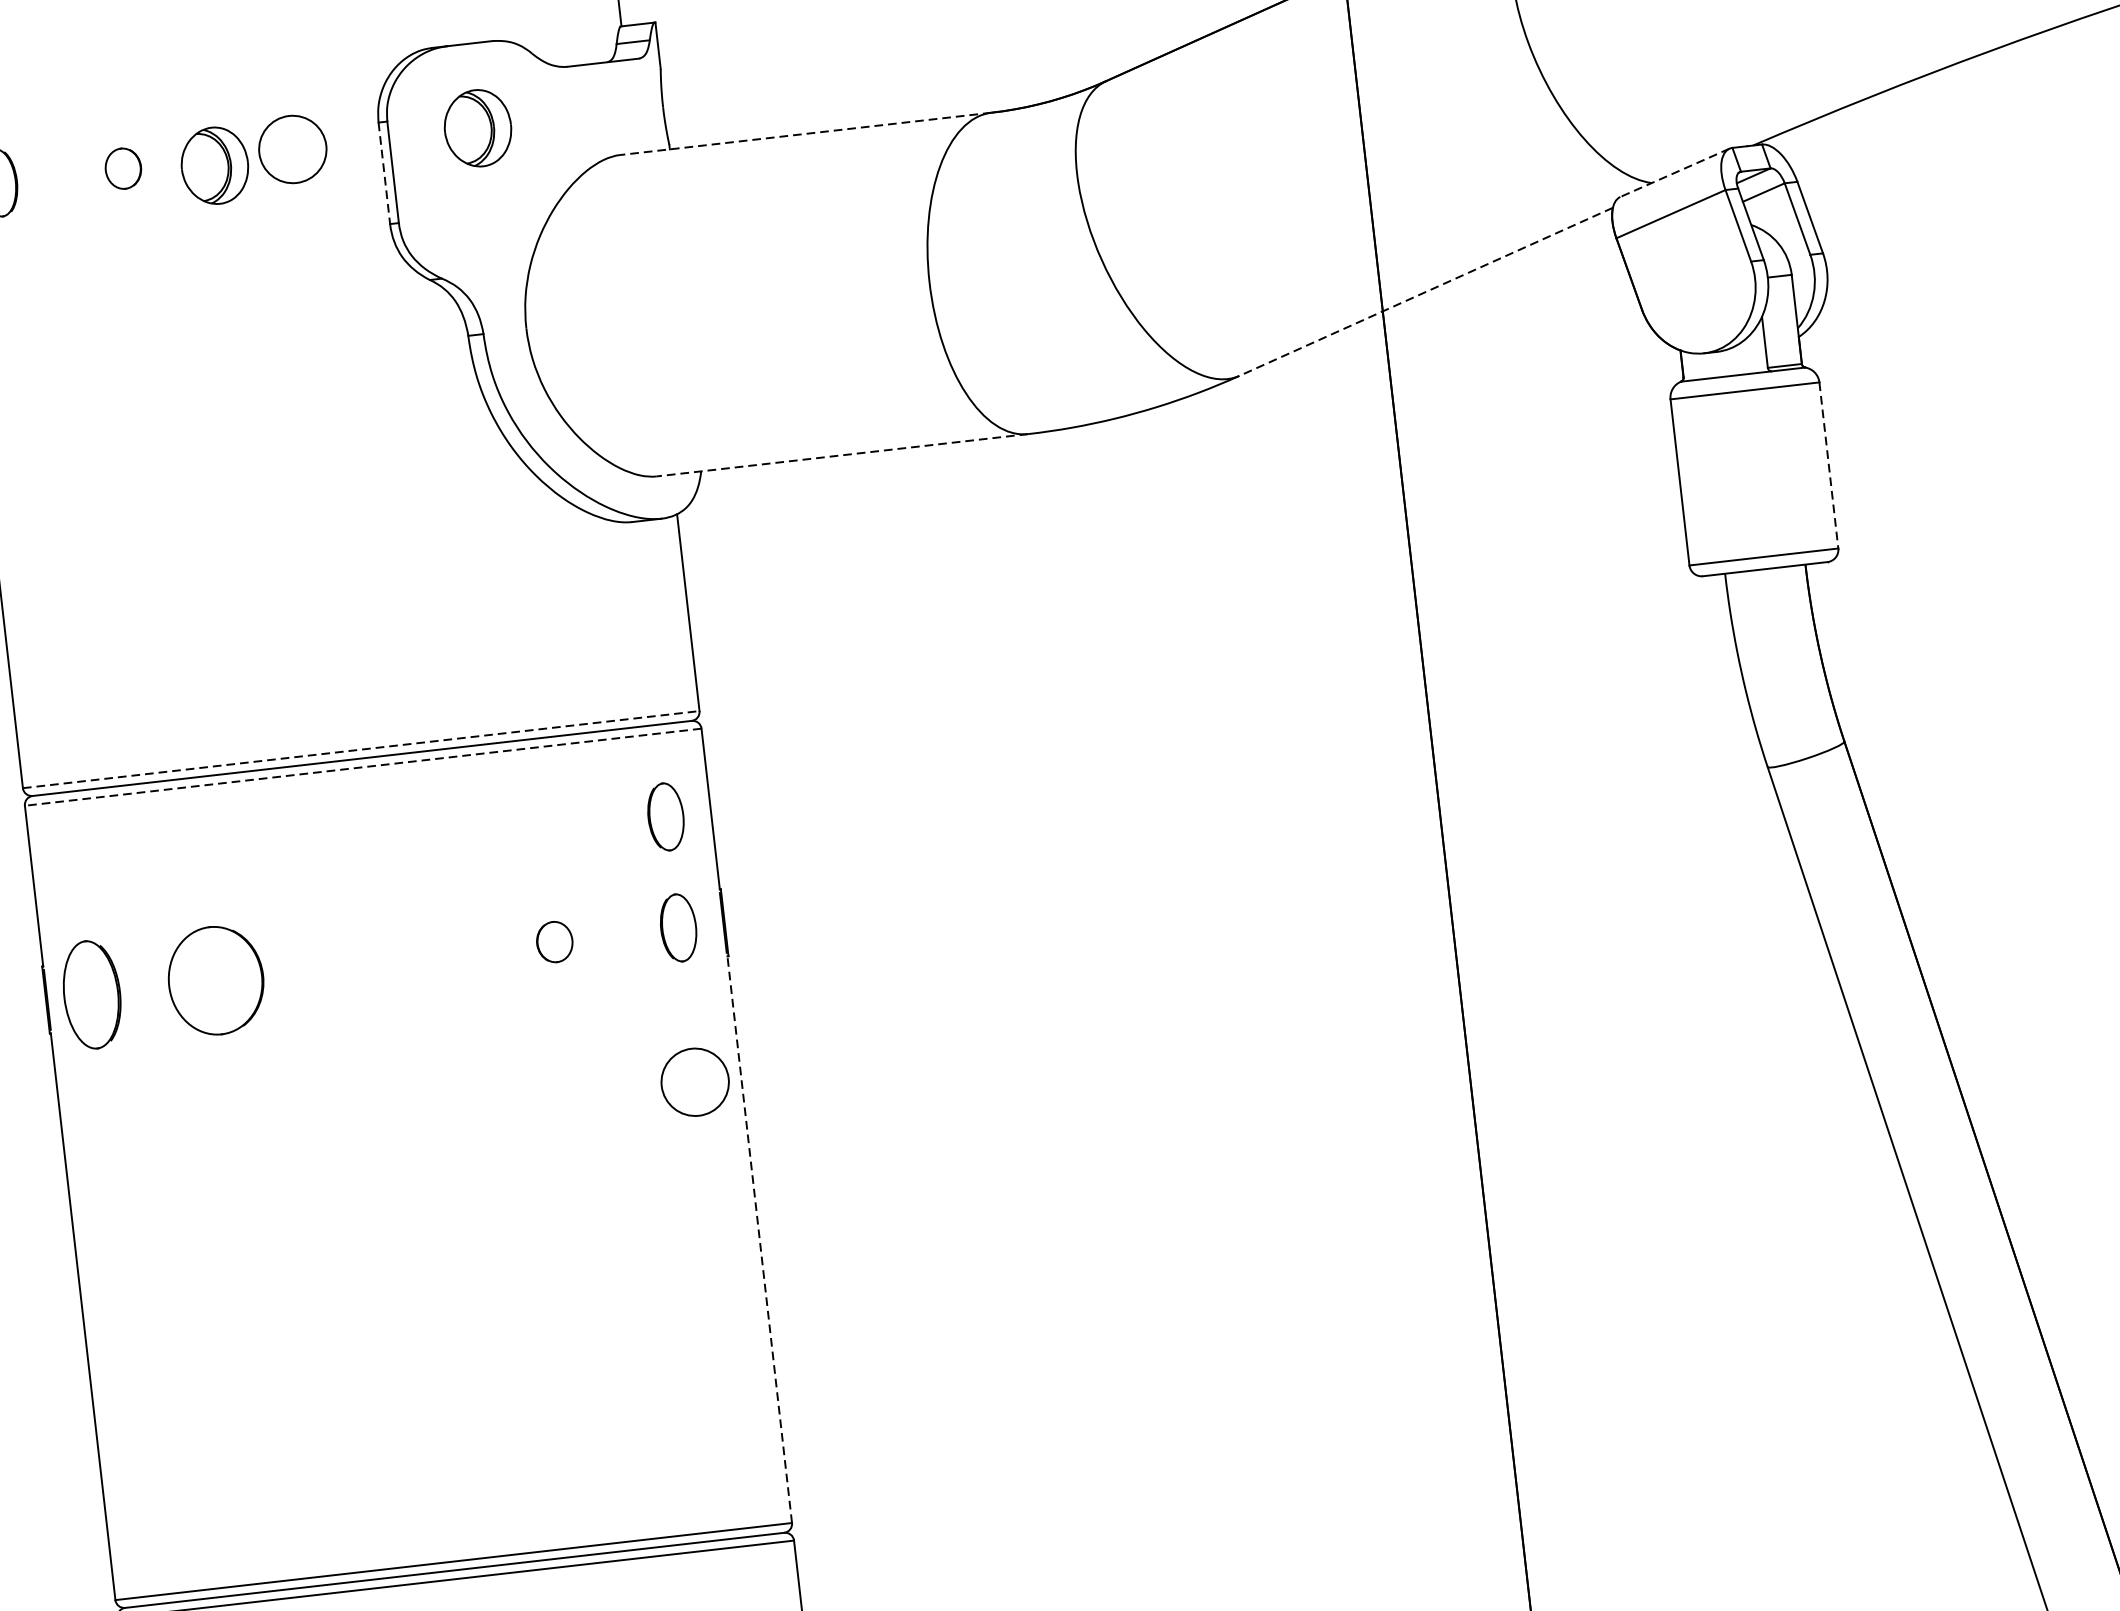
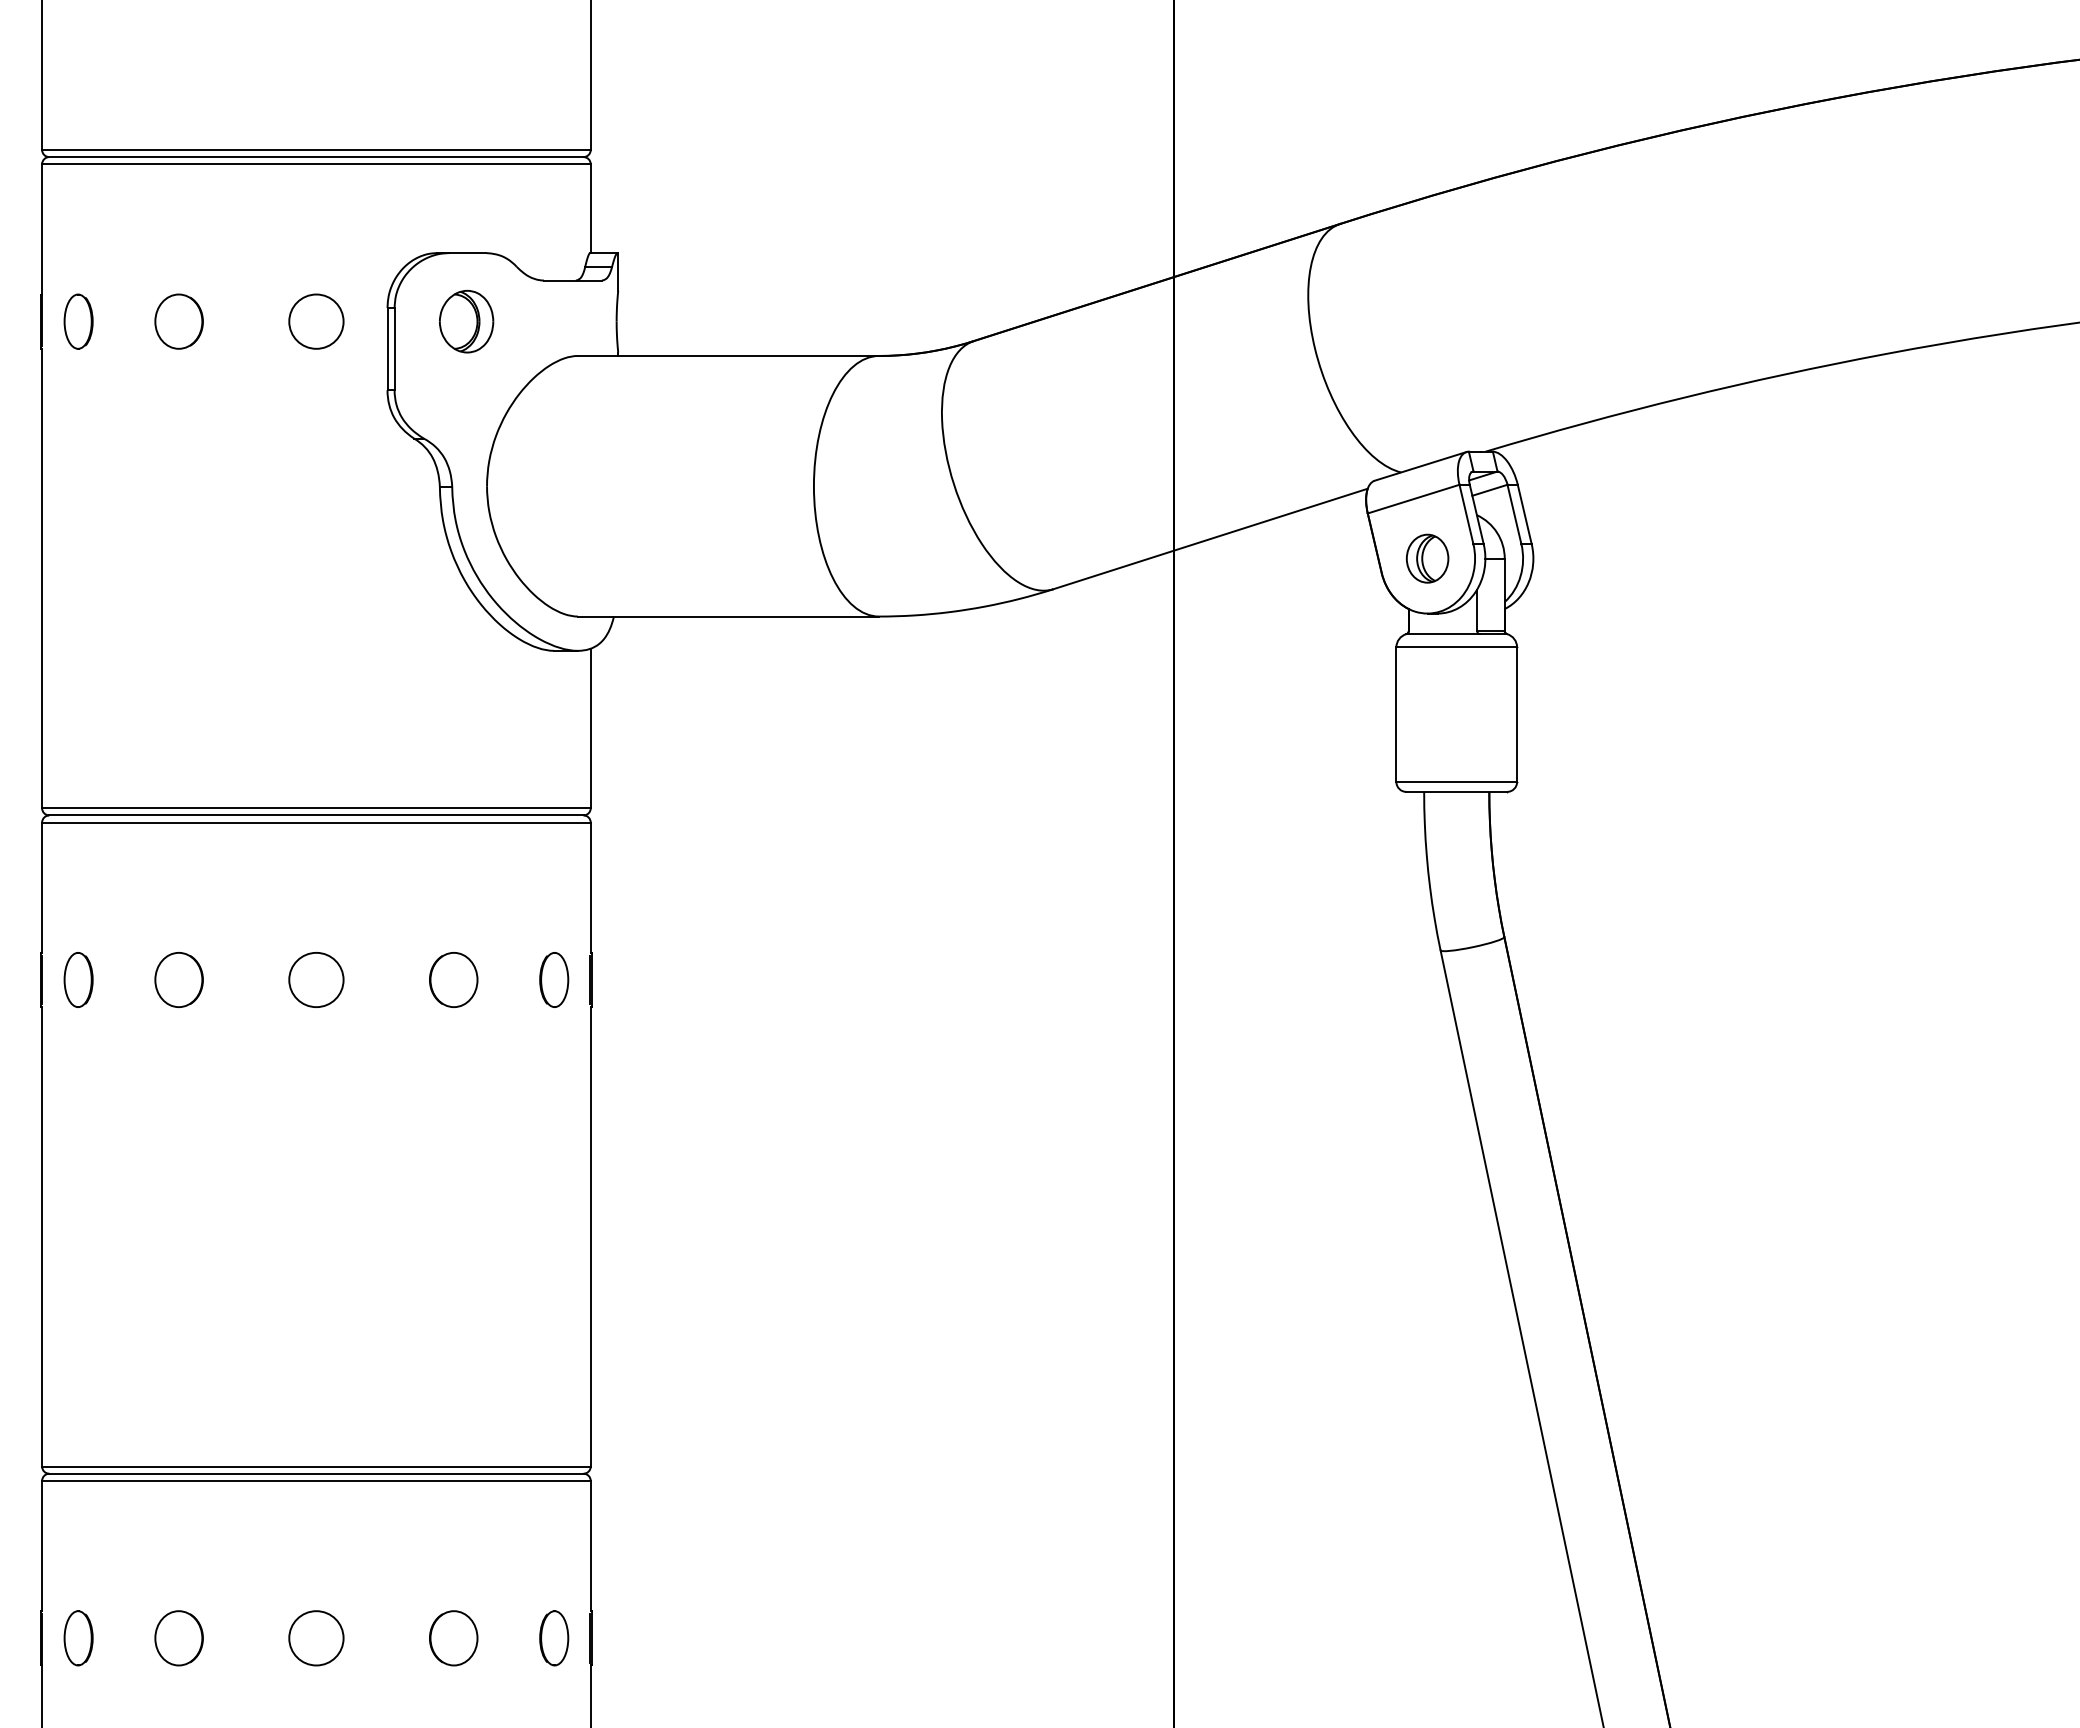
line: (805, 133) -> (728, 355), dashed -> solid
part: (214, 165) -> (252, 327), removed
part: (122, 168) -> (178, 321), size x1.67
line: (1674, 172) -> (1420, 466), dashed -> solid
line: (384, 173) -> (387, 349), dashed -> solid
part: (1696, 285) -> (1427, 558), added
line: (1426, 292) -> (1210, 539), dashed -> solid
line: (842, 455) -> (728, 616), dashed -> solid
line: (1829, 466) -> (1517, 715), dashed -> solid
line: (361, 749) -> (316, 808), dashed -> solid
line: (362, 767) -> (315, 822), dashed -> solid
part: (666, 816) -> (554, 889), removed
part: (554, 941) -> (453, 979), size x1.67
part: (215, 980) -> (178, 979), size x0.62
part: (91, 994) -> (78, 979), size x0.62
circle: (695, 1081) -> (316, 979), moved
line: (759, 1239) -> (590, 1236), dashed -> solid

